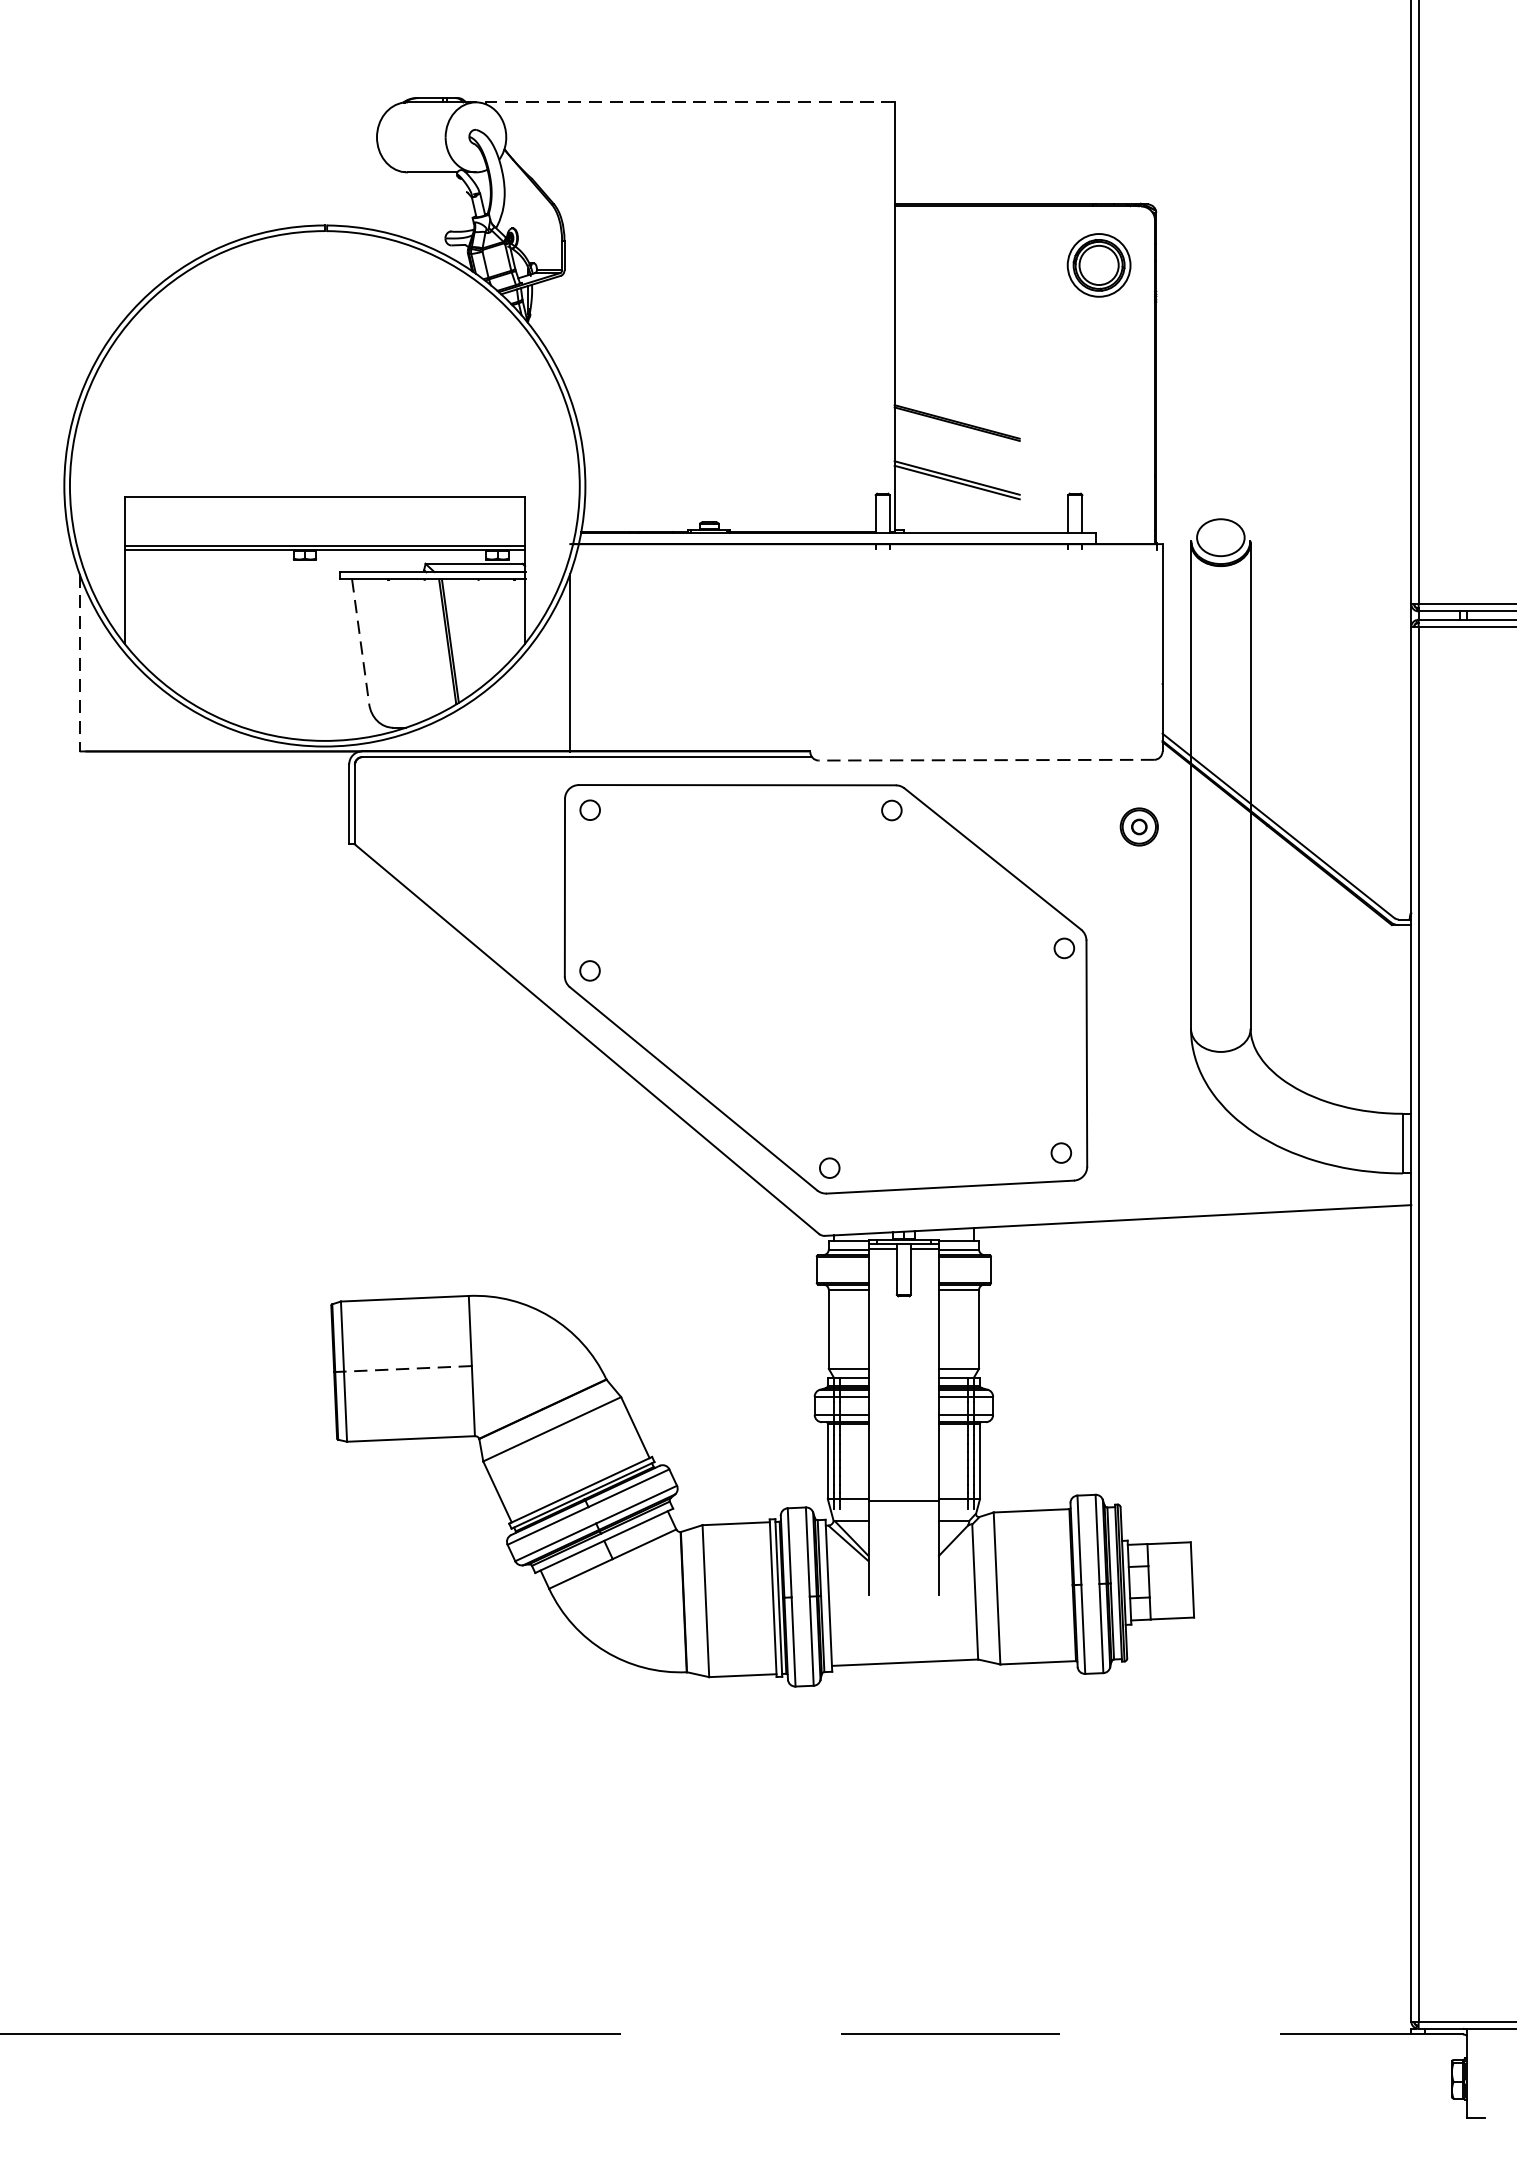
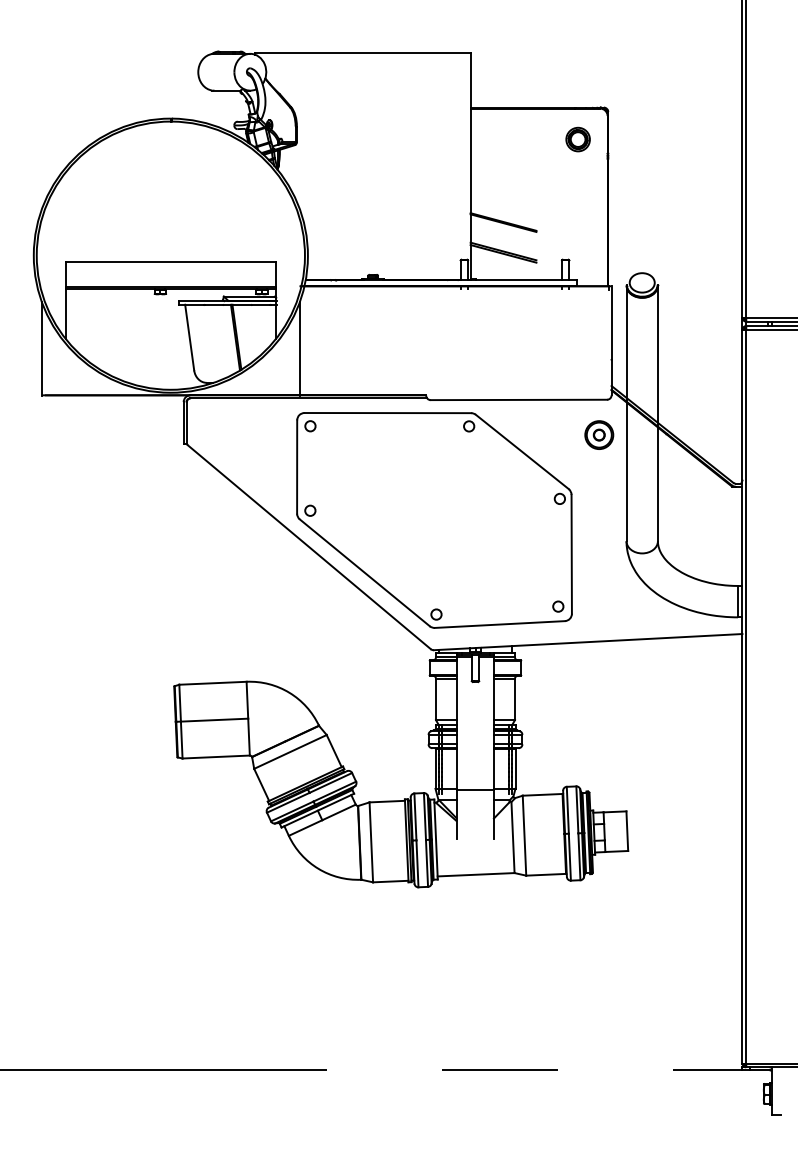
line: (691, 101) -> (363, 53), dashed -> solid
part: (1097, 265) -> (577, 139), size x0.71
line: (360, 643) -> (189, 338), dashed -> solid
line: (78, 662) -> (41, 348), dashed -> solid
line: (985, 759) -> (518, 399), dashed -> solid
part: (1139, 825) -> (599, 434), size x1.43
line: (407, 1369) -> (214, 720), dashed -> solid

